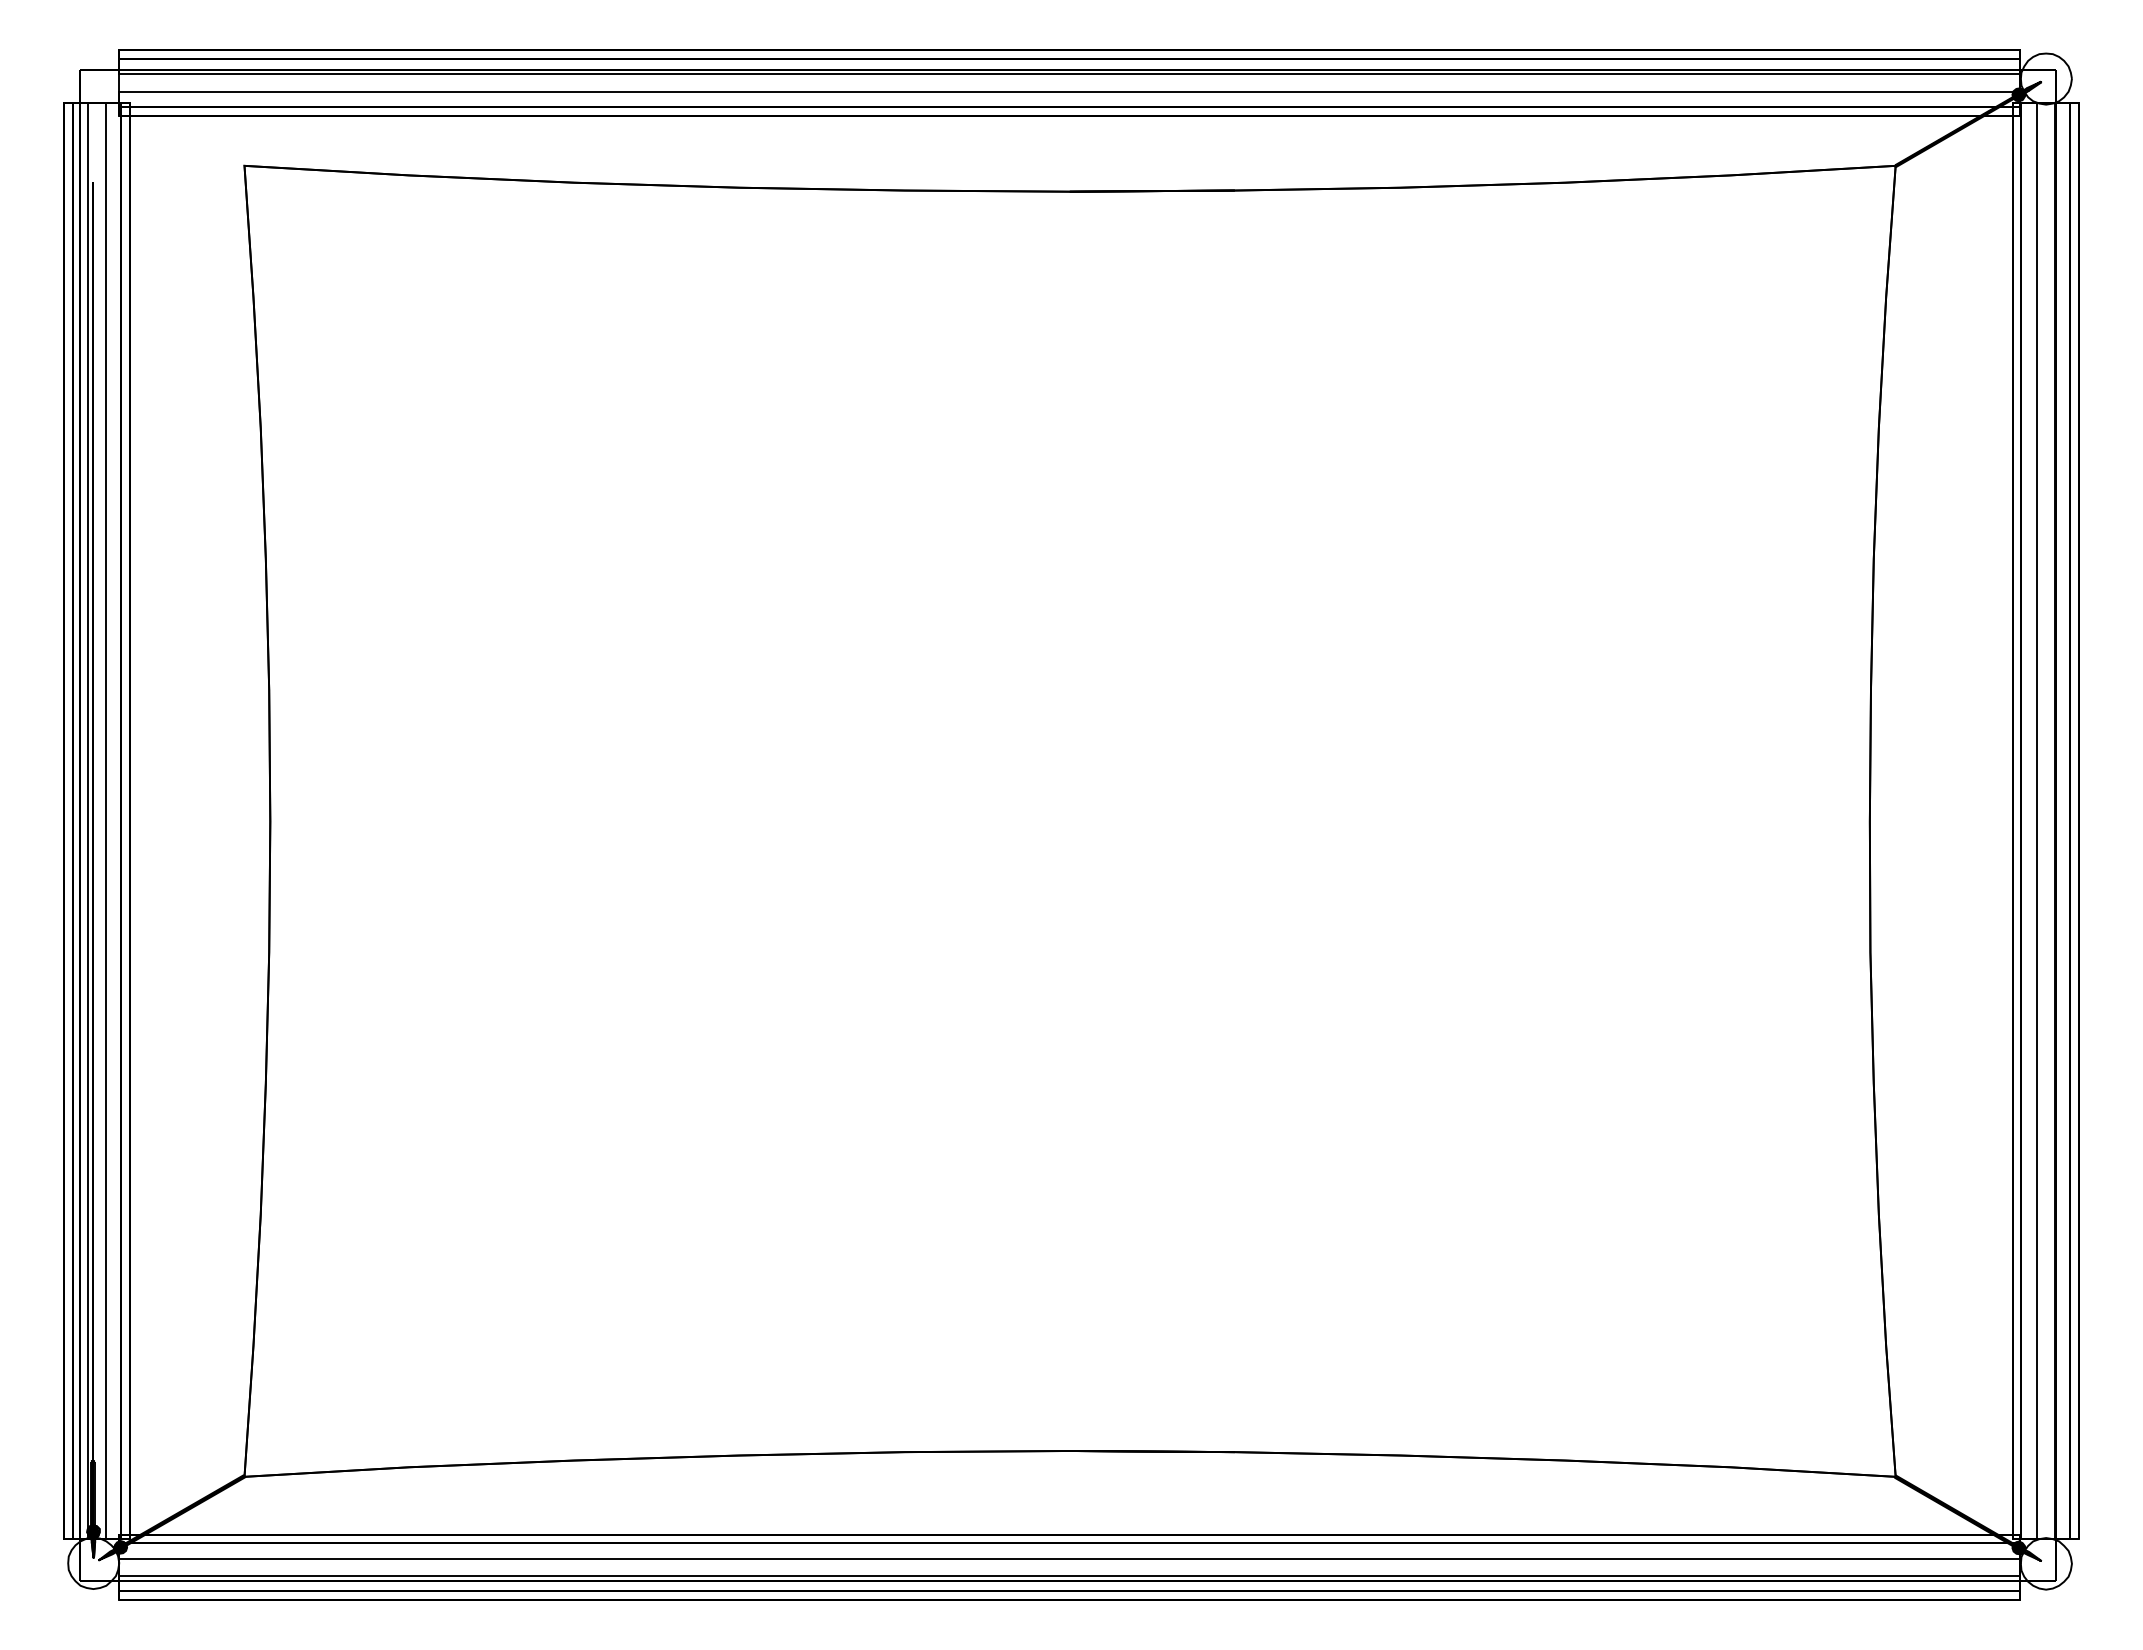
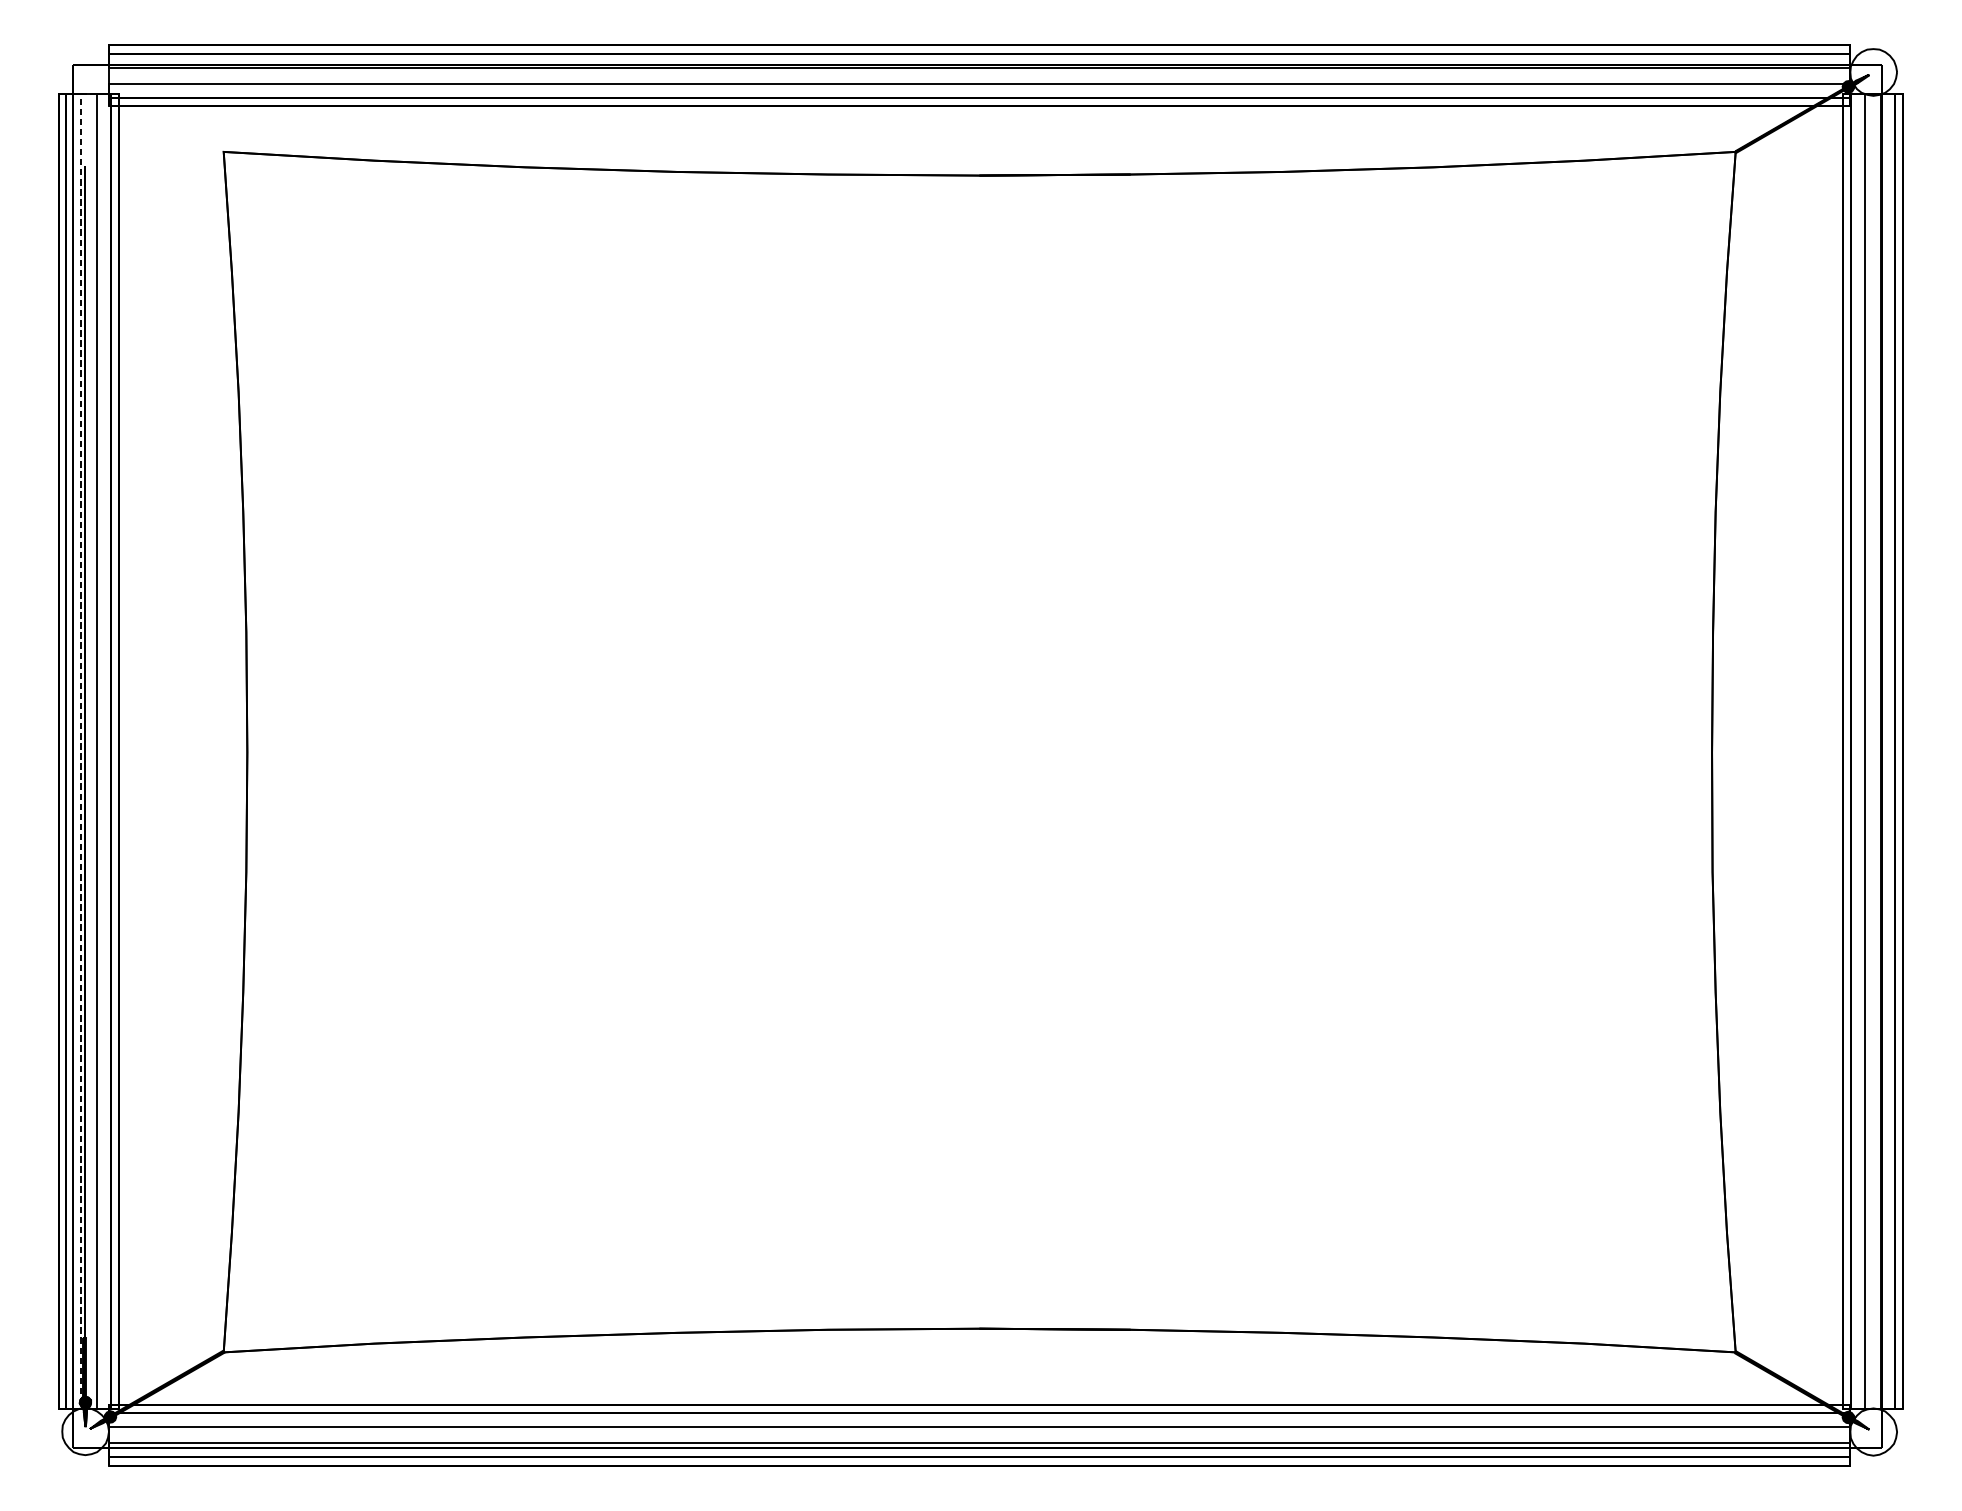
line: (88, 820) -> (80, 751), solid -> dashed

